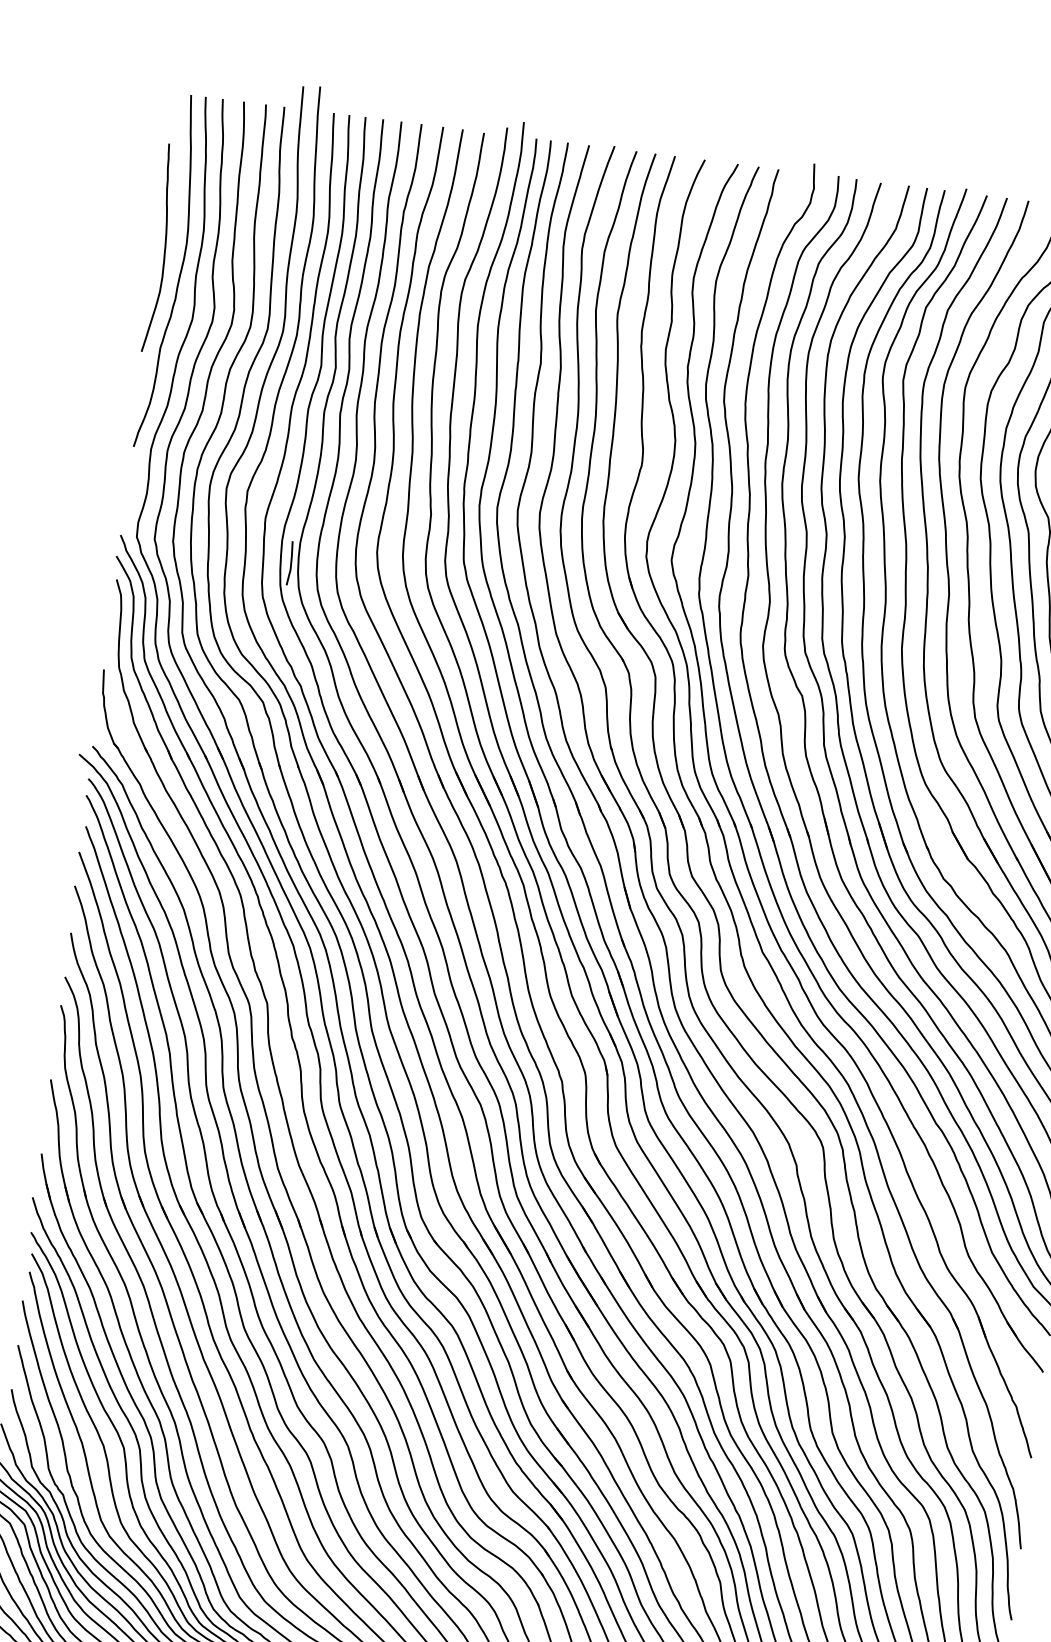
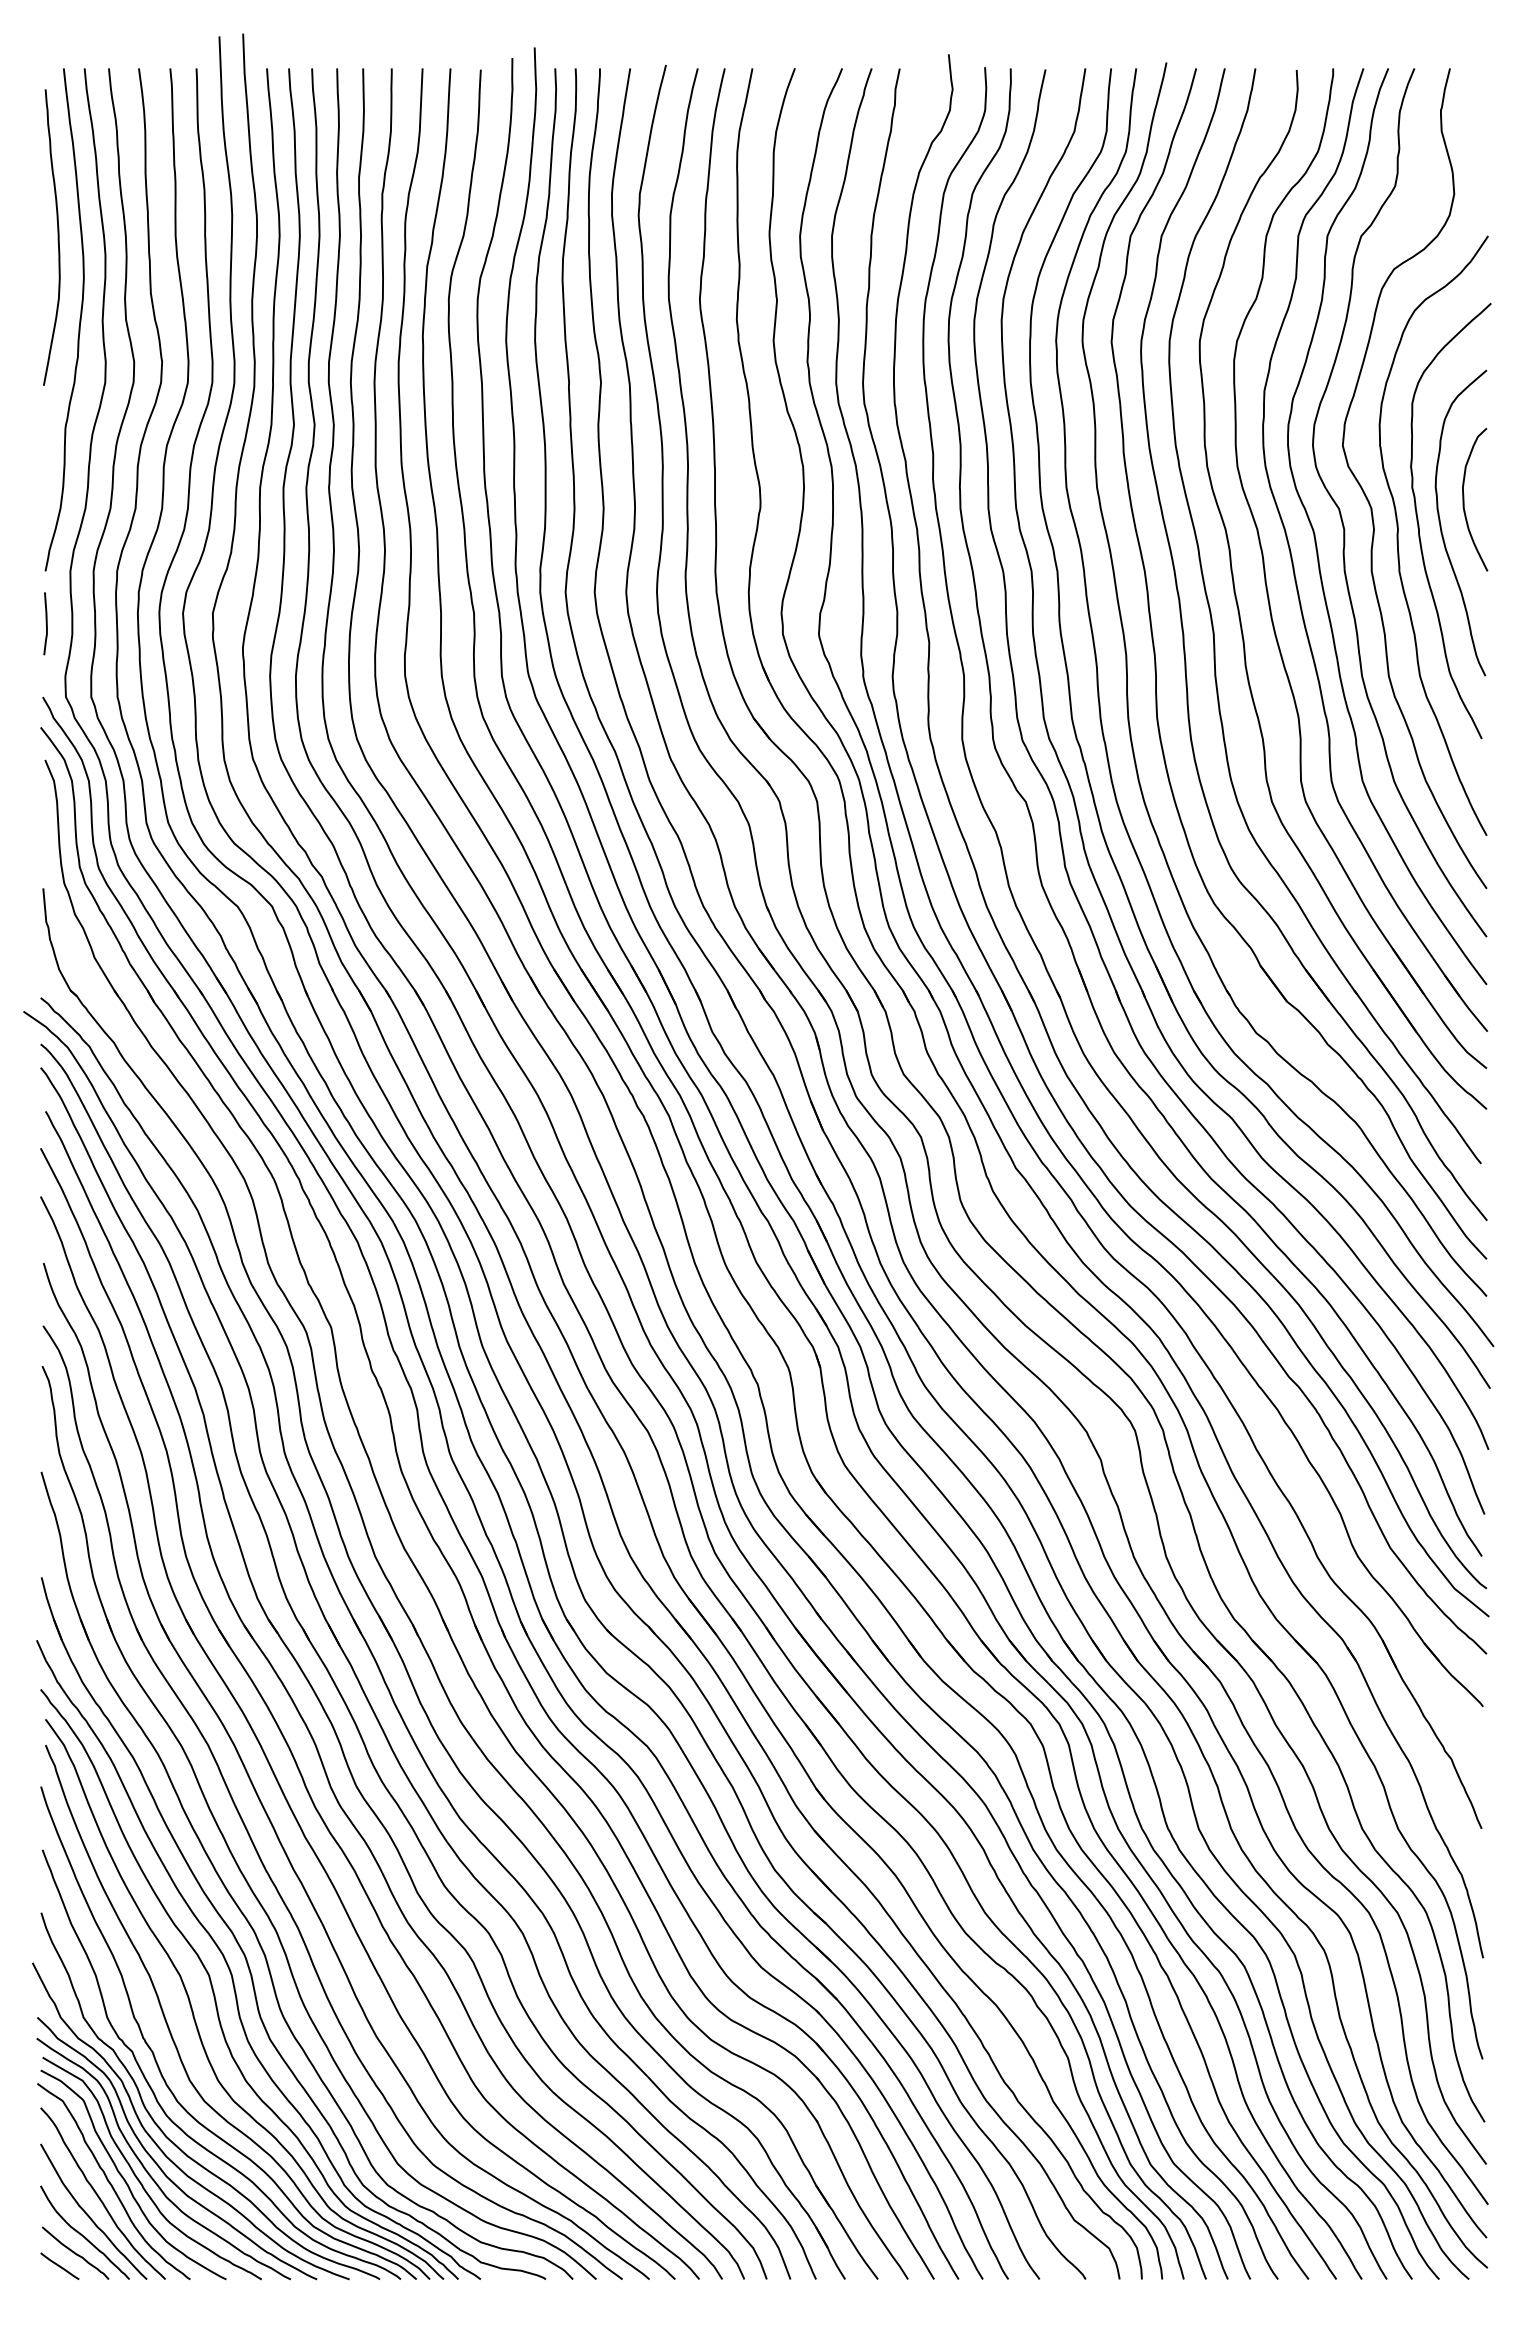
curve: (164, 248) -> (57, 237), moved
curve: (290, 563) -> (45, 623), moved

